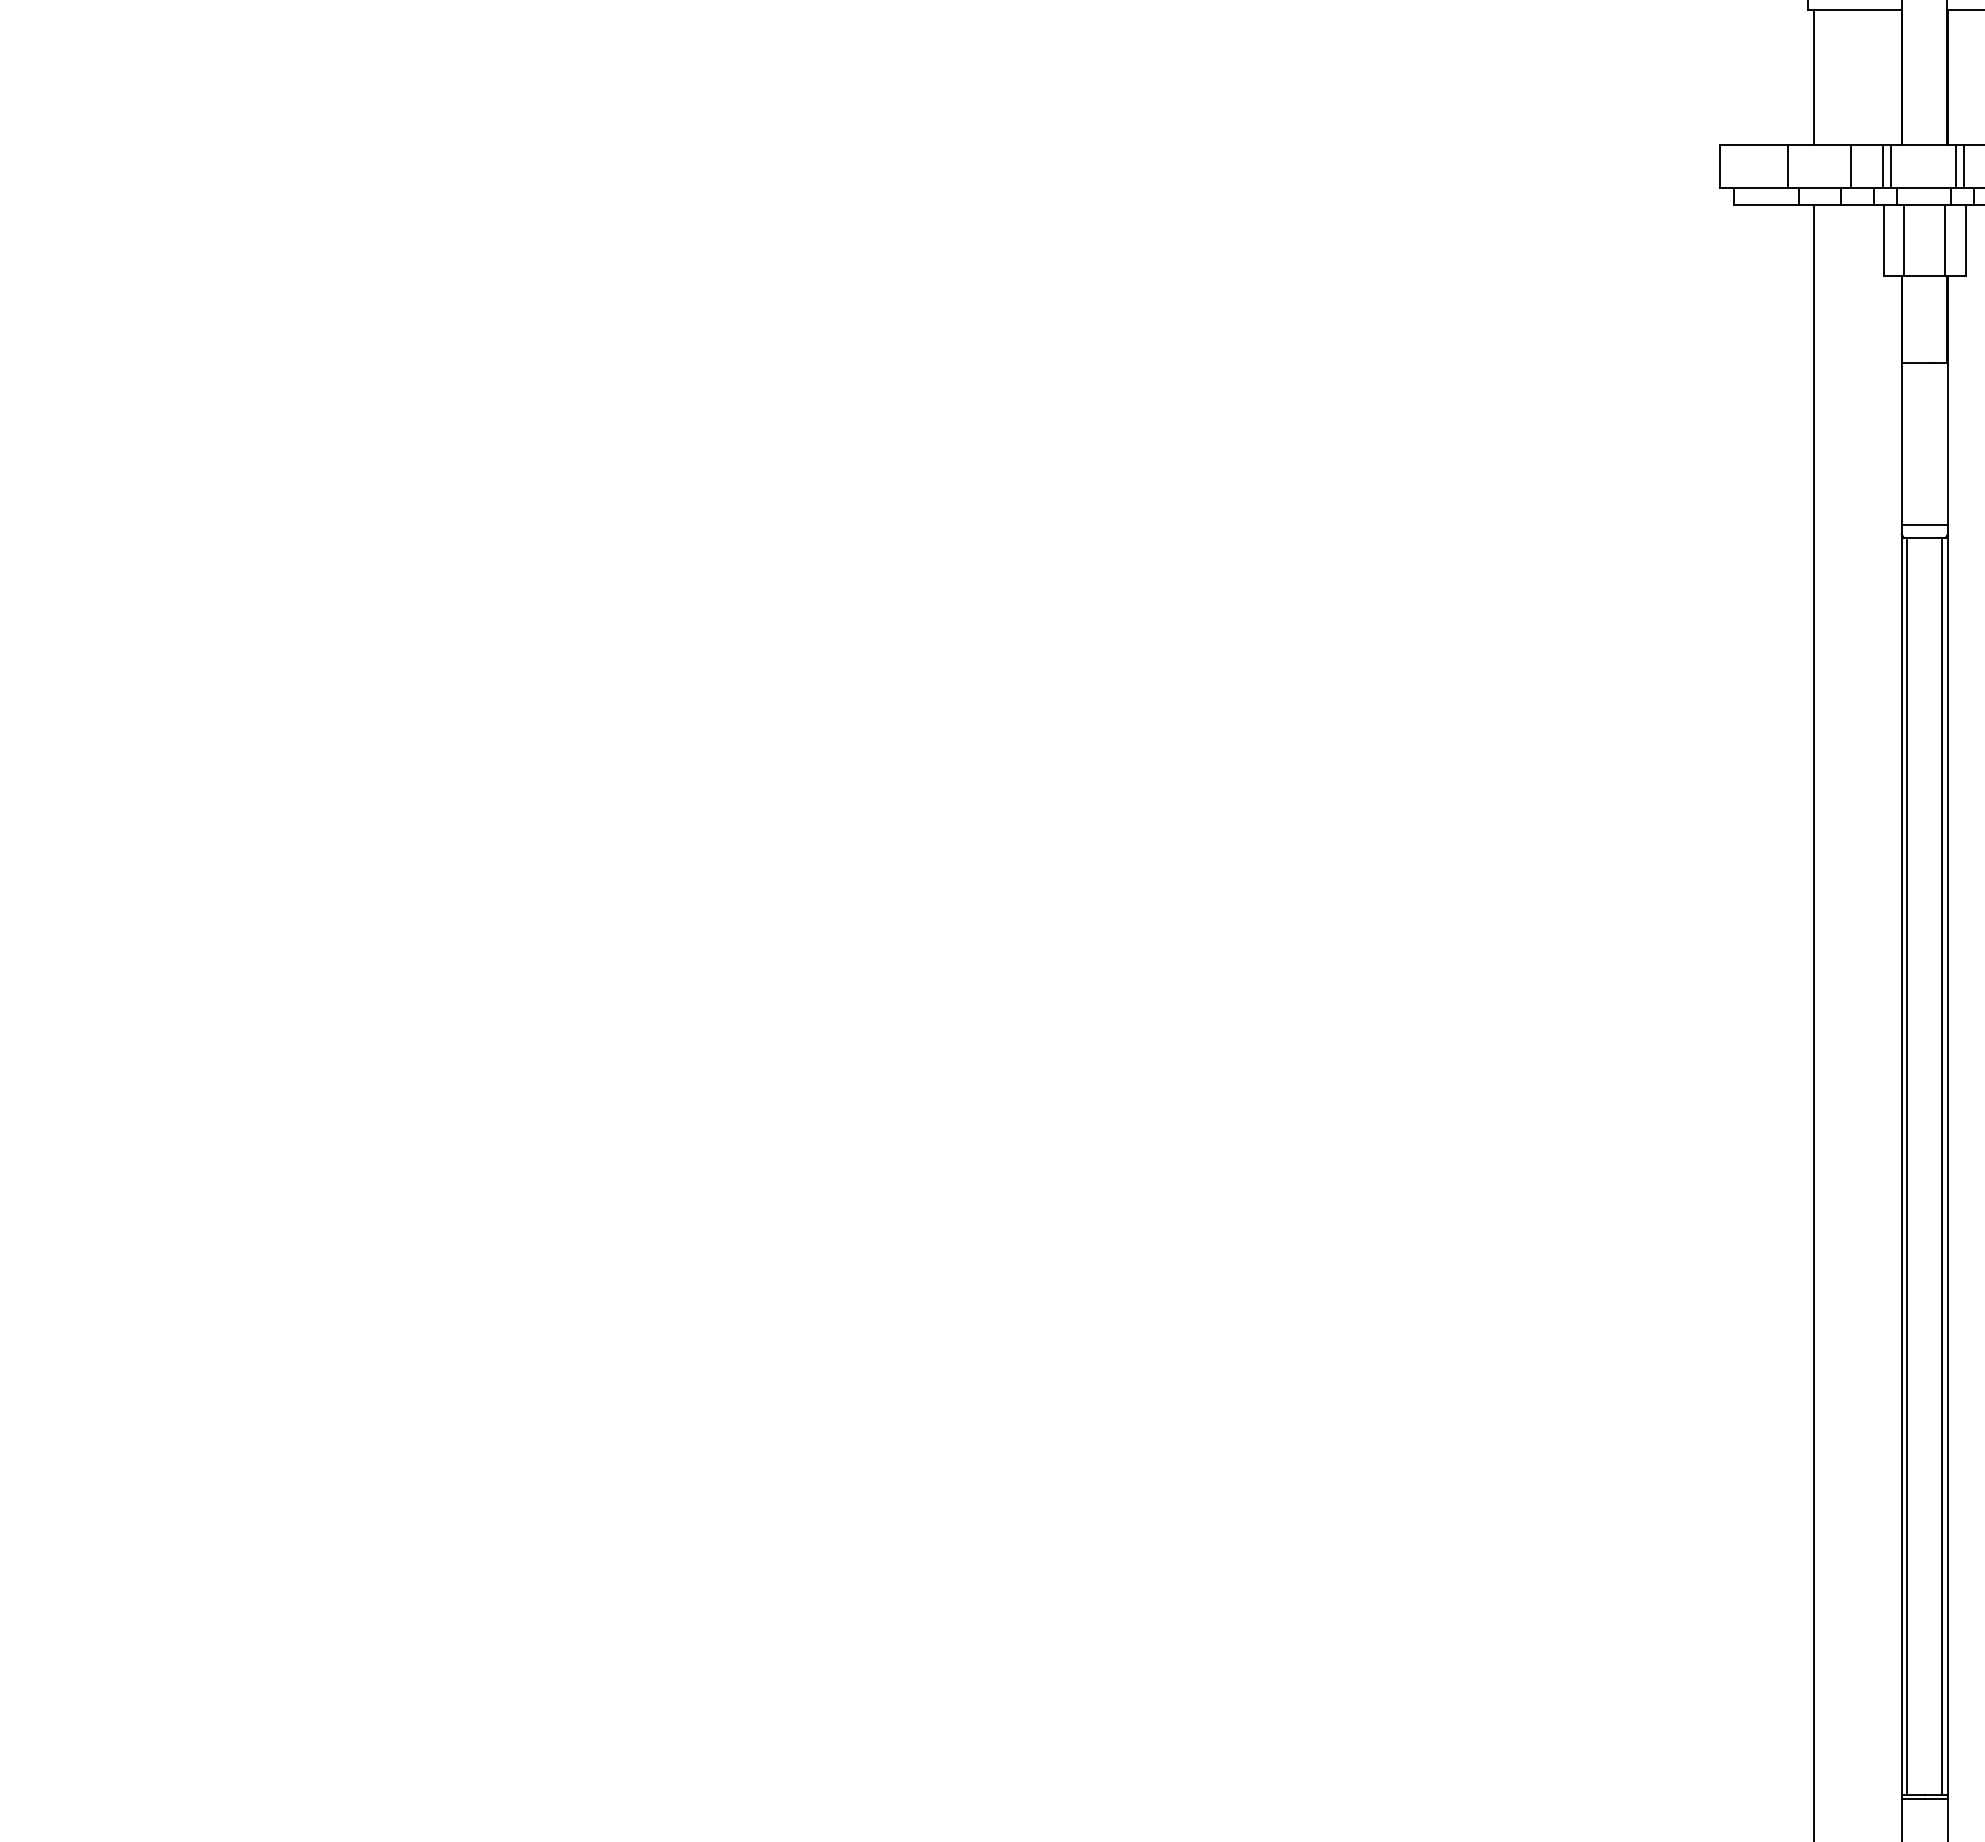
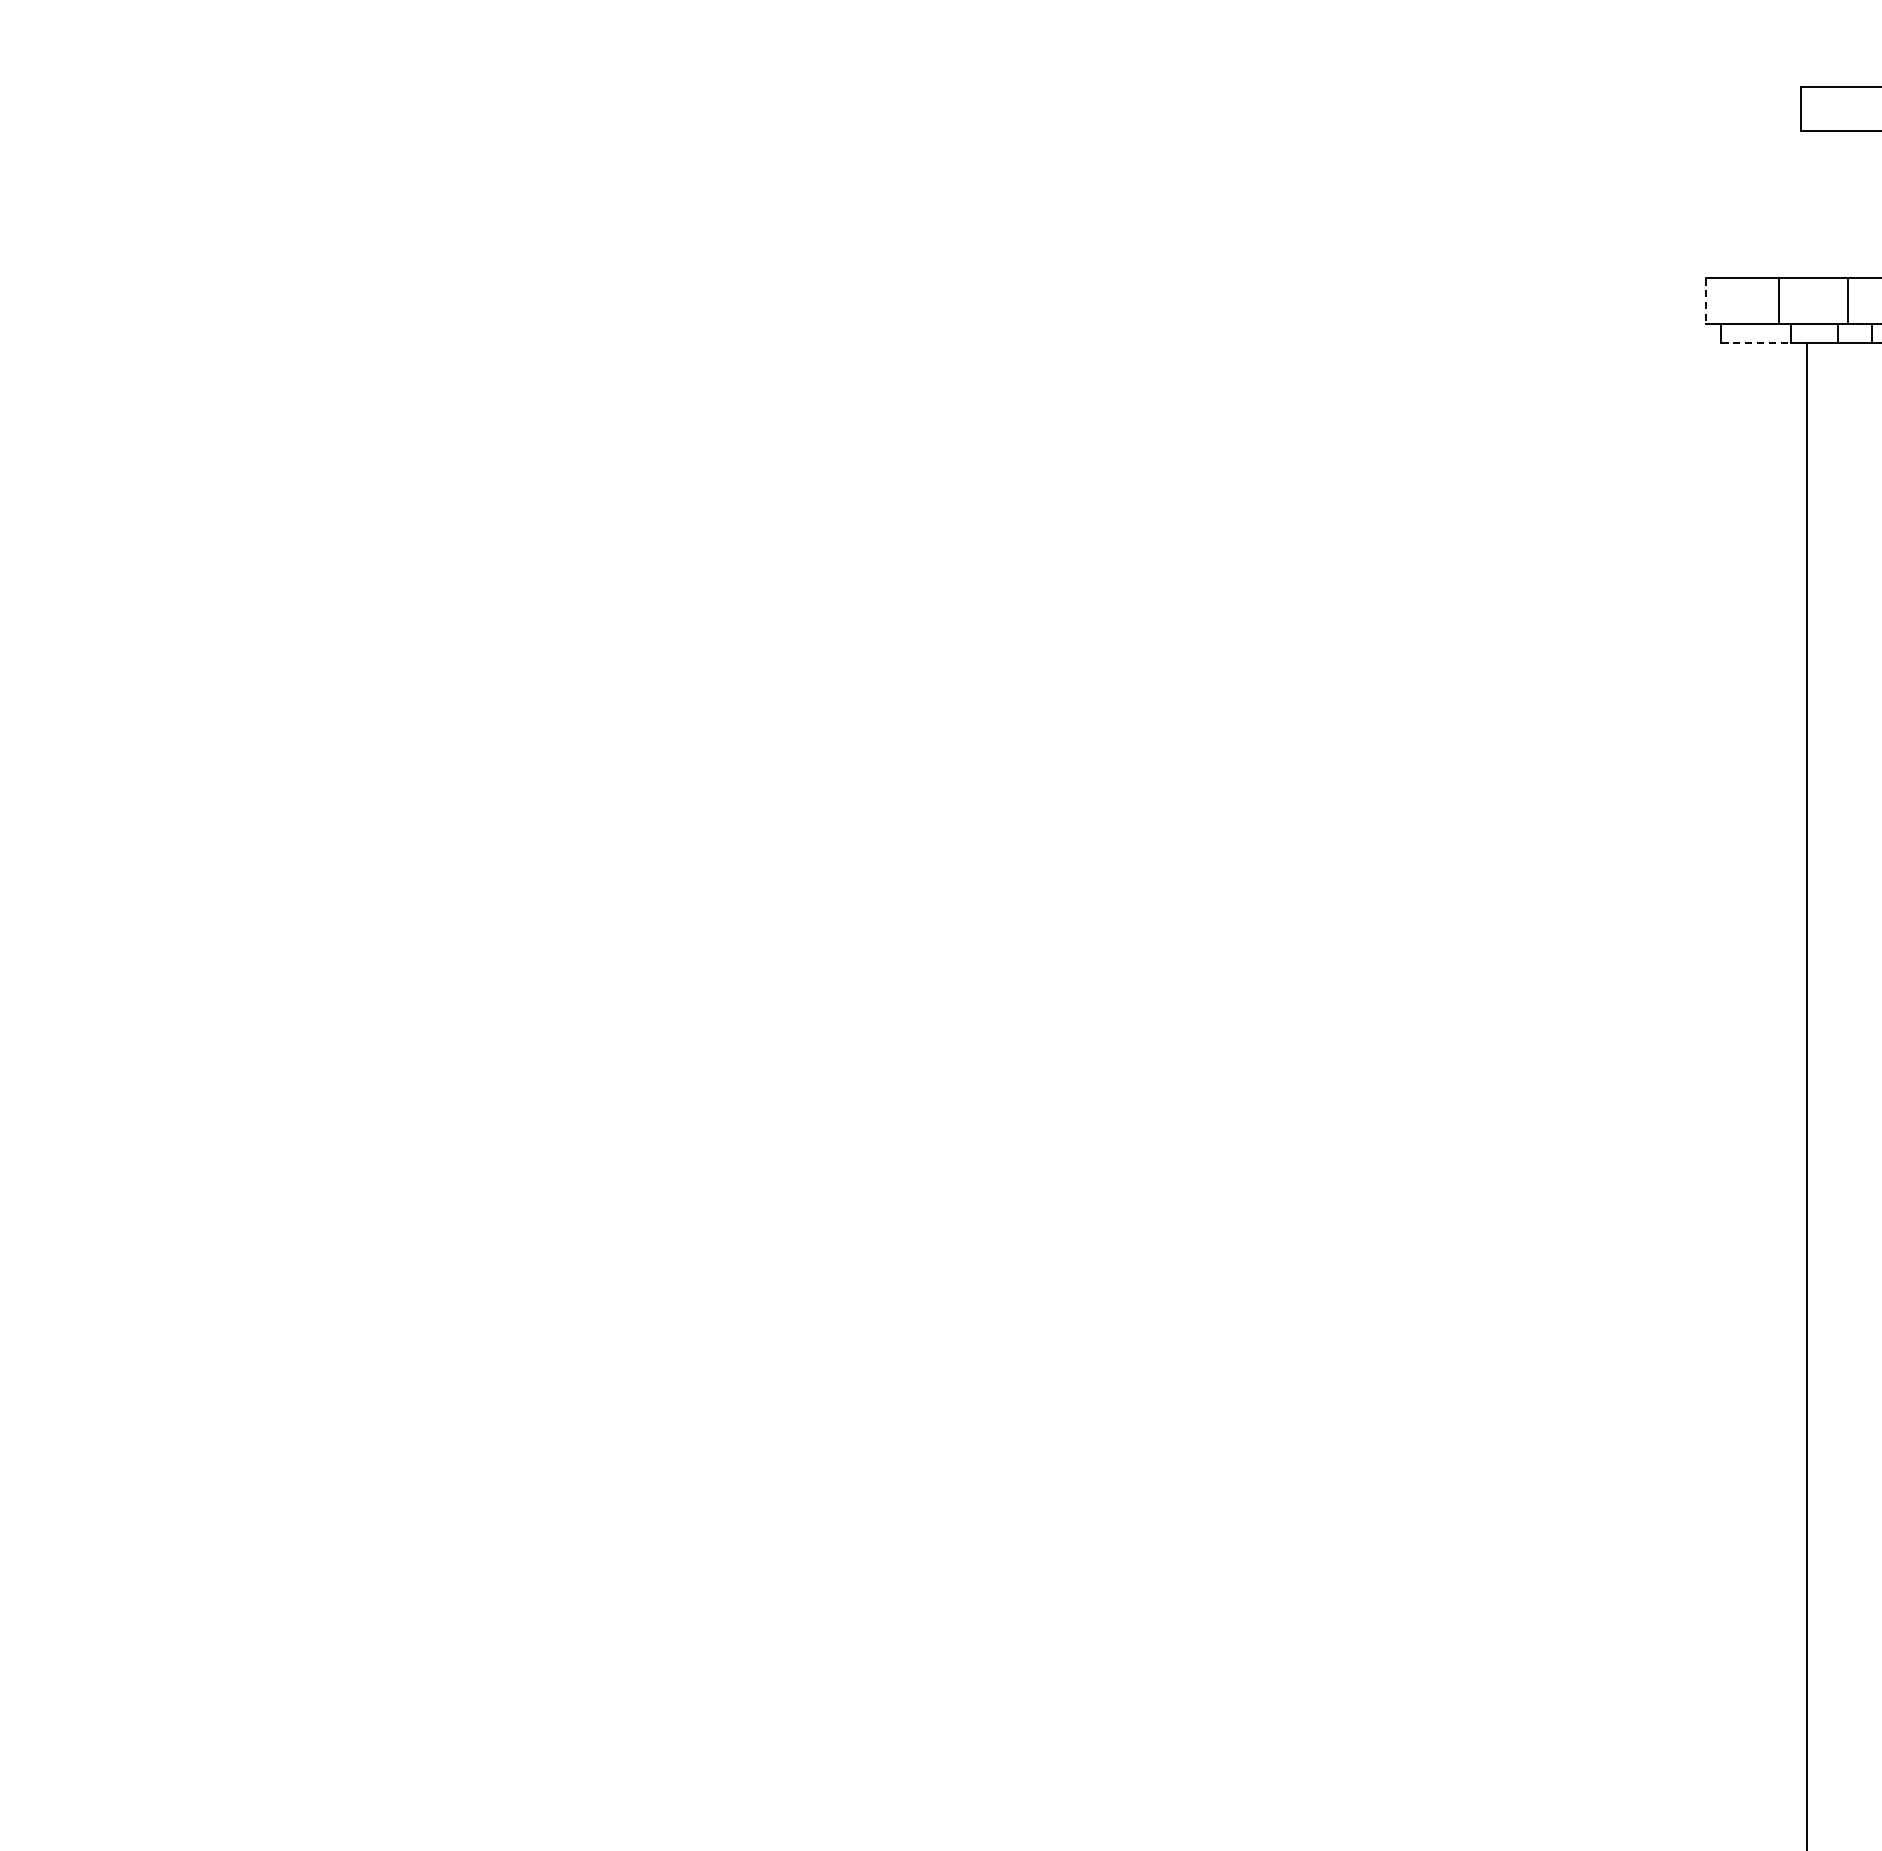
line: (1813, 77) -> (1807, 204), removed
line: (1719, 166) -> (1705, 300), solid -> dashed
line: (1766, 205) -> (1756, 343), solid -> dashed

